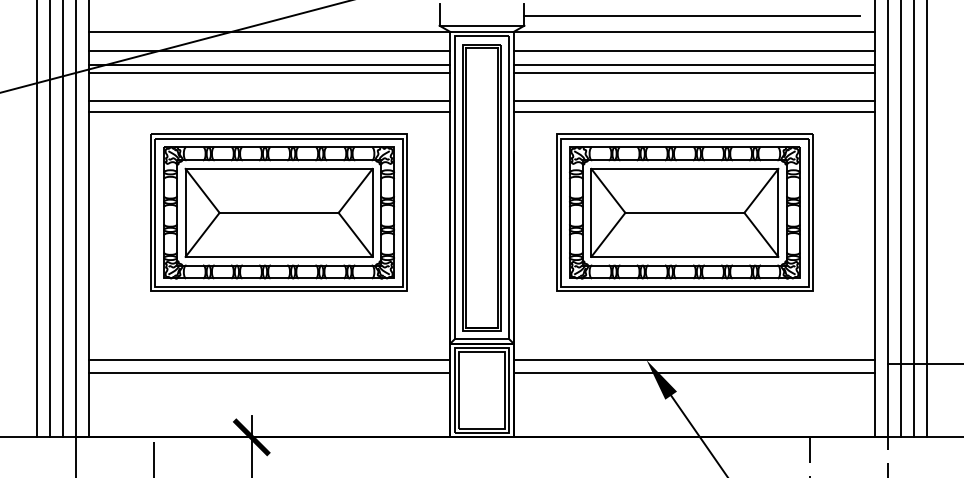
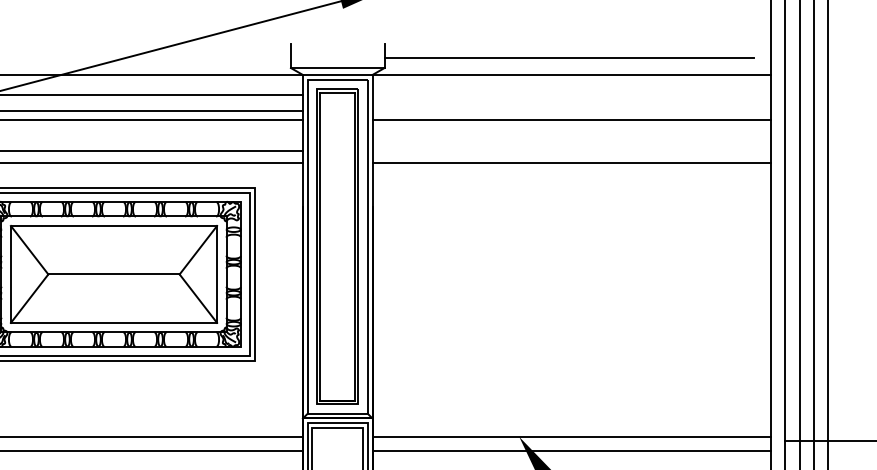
line: (693, 50) -> (570, 95), removed
line: (693, 64) -> (570, 110), removed
line: (693, 101) -> (570, 151), removed
part: (684, 212) -> (561, 273), removed

